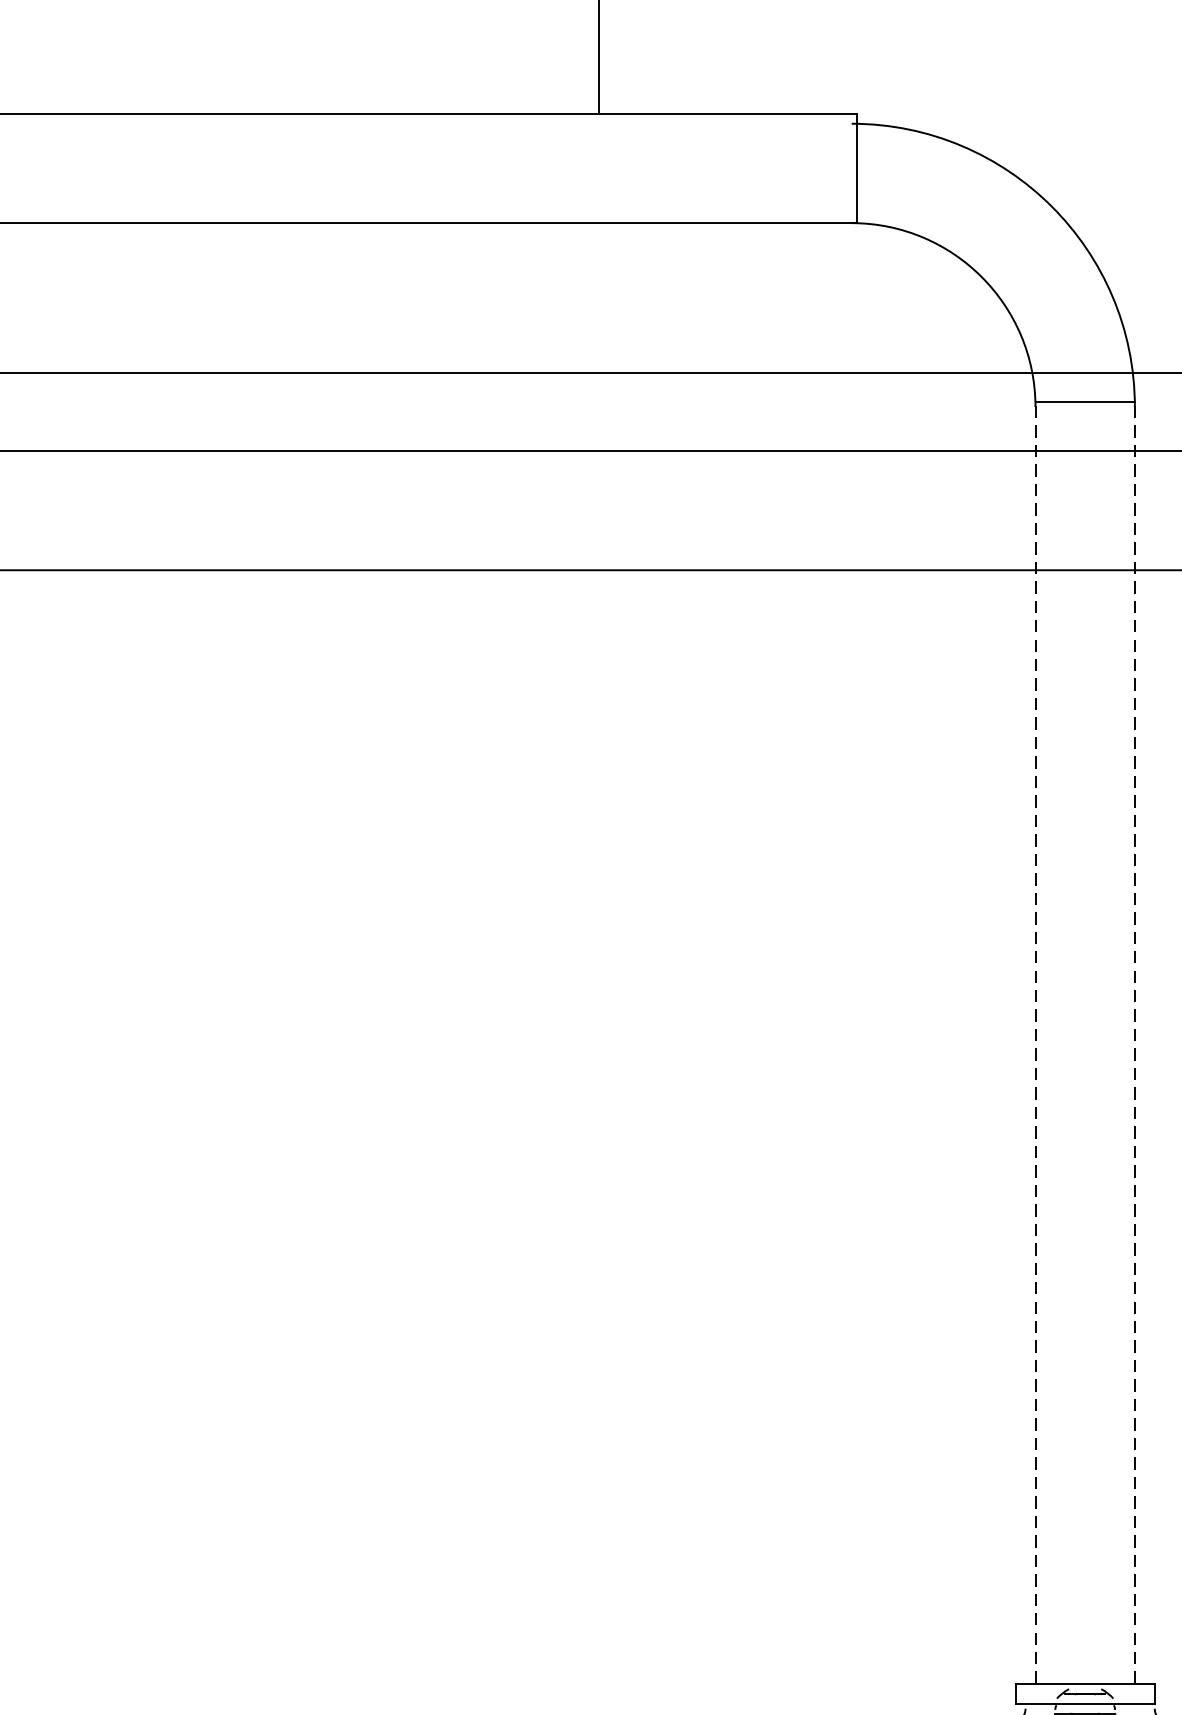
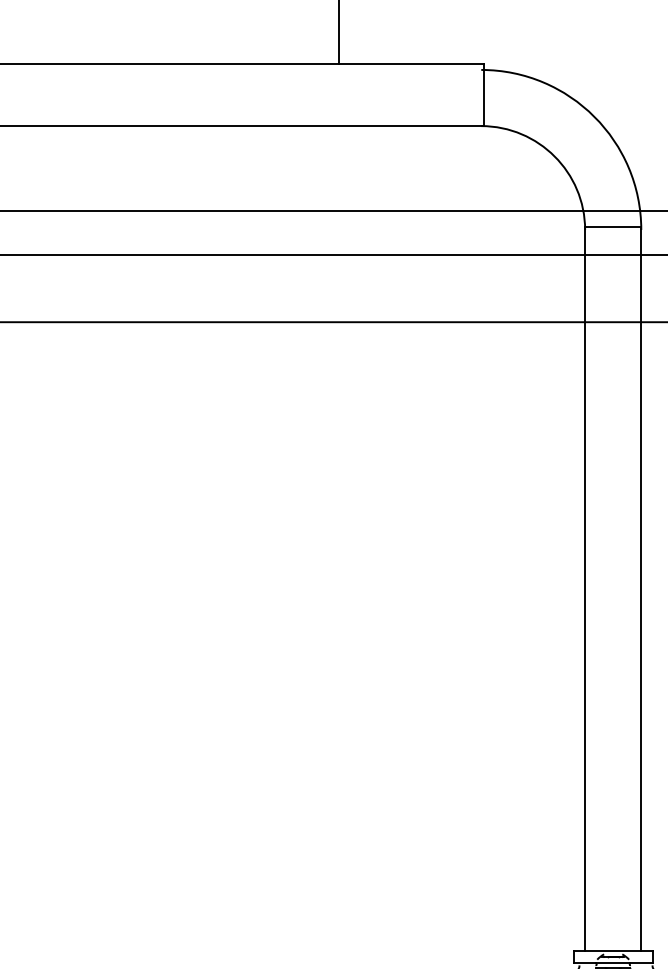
line: (1036, 1041) -> (585, 588), dashed -> solid
line: (1135, 1041) -> (641, 588), dashed -> solid

